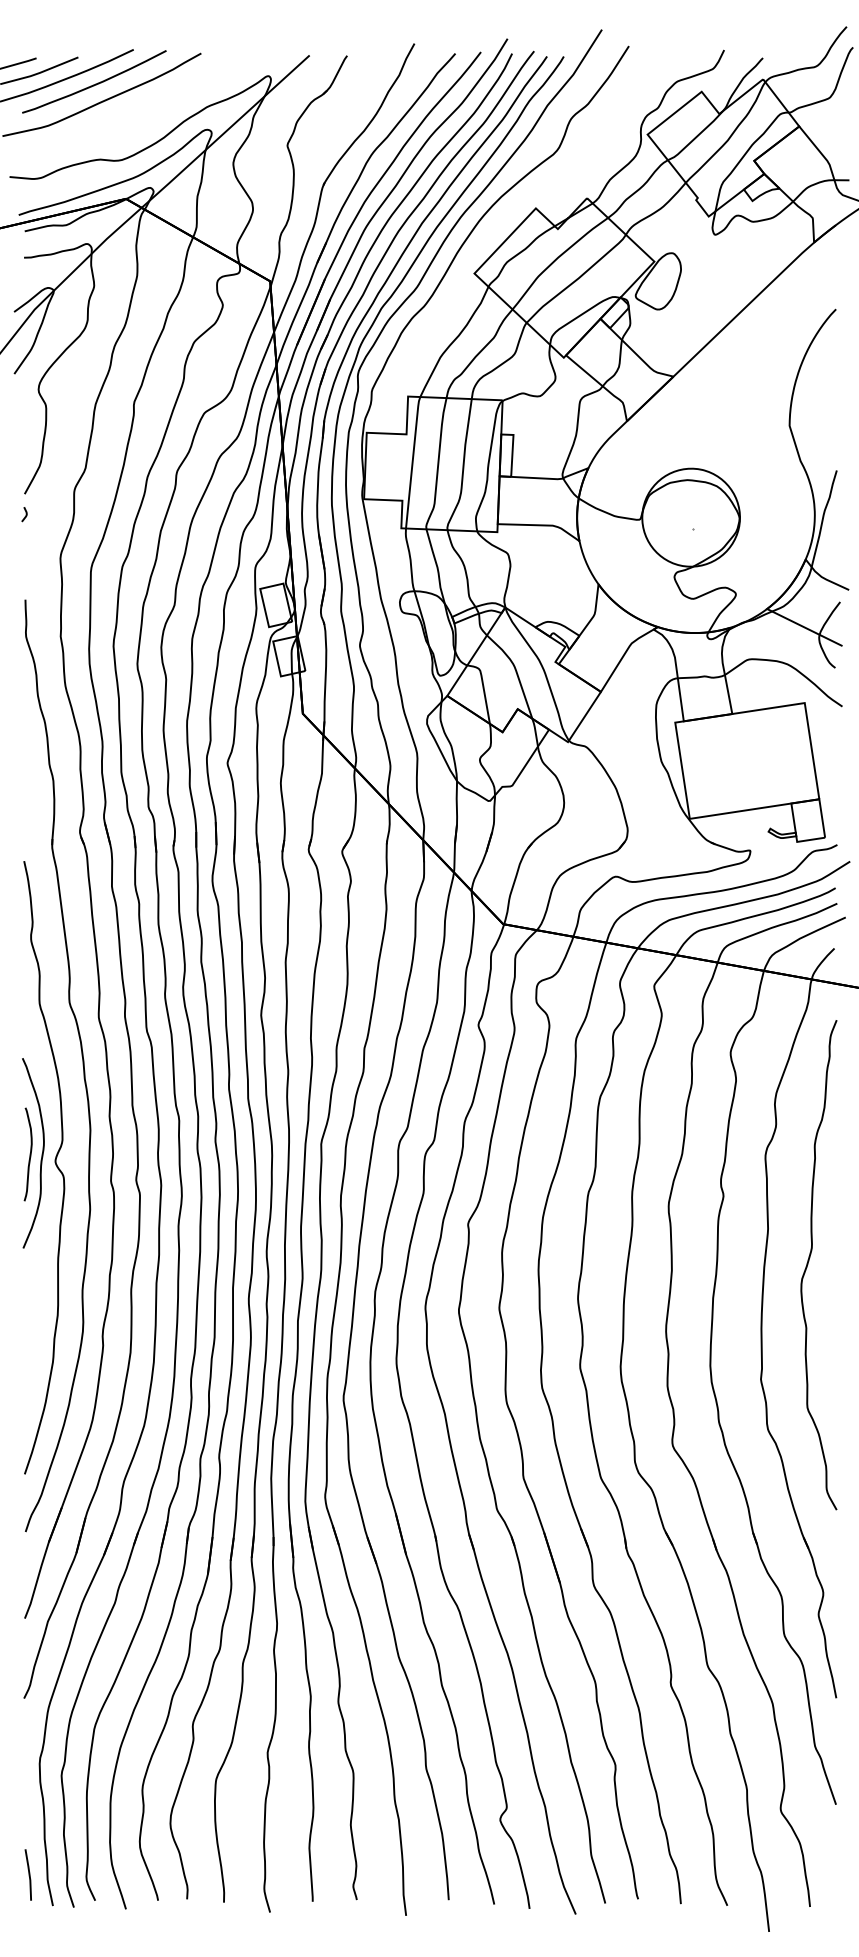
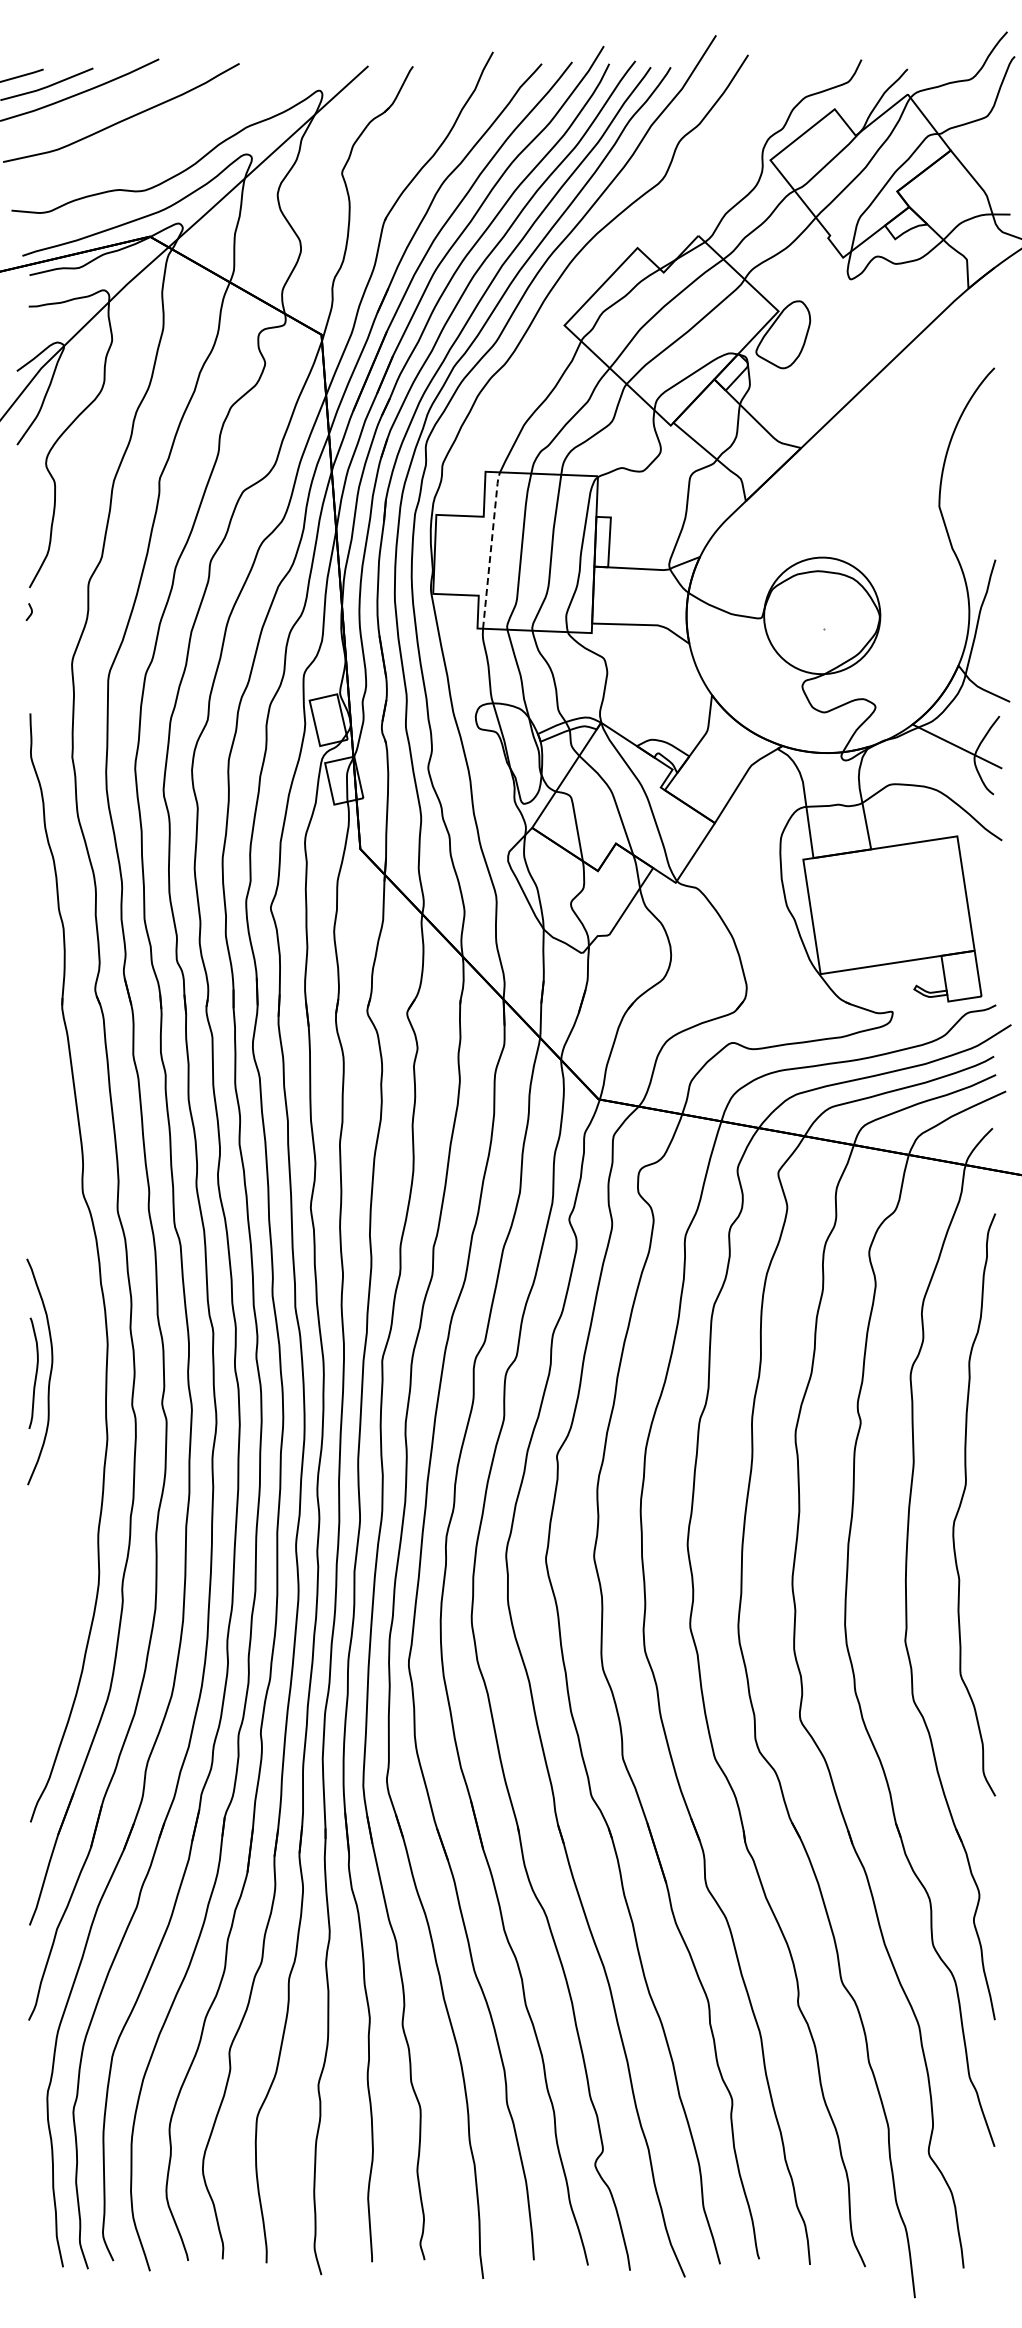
curve: (96, 83) -> (114, 99), removed
line: (413, 461) -> (491, 548), solid -> dashed
curve: (54, 1163) -> (65, 1384), removed
line: (28, 1874) -> (34, 2229), removed

